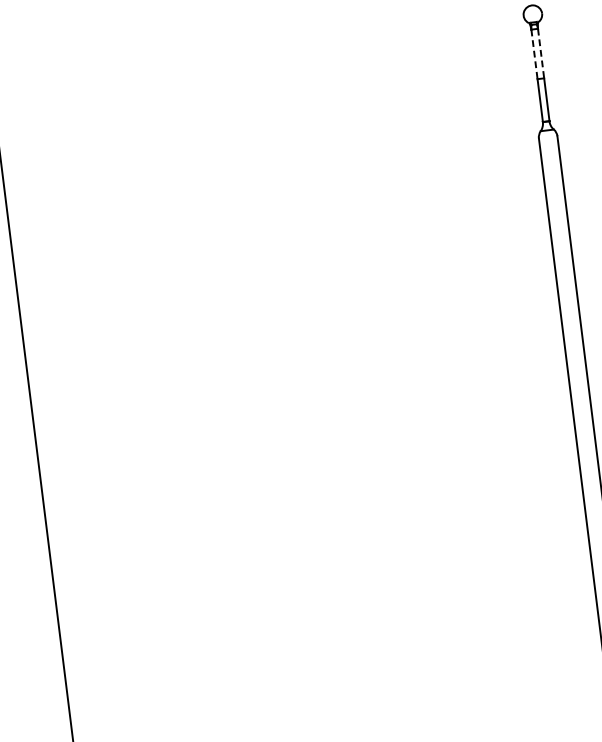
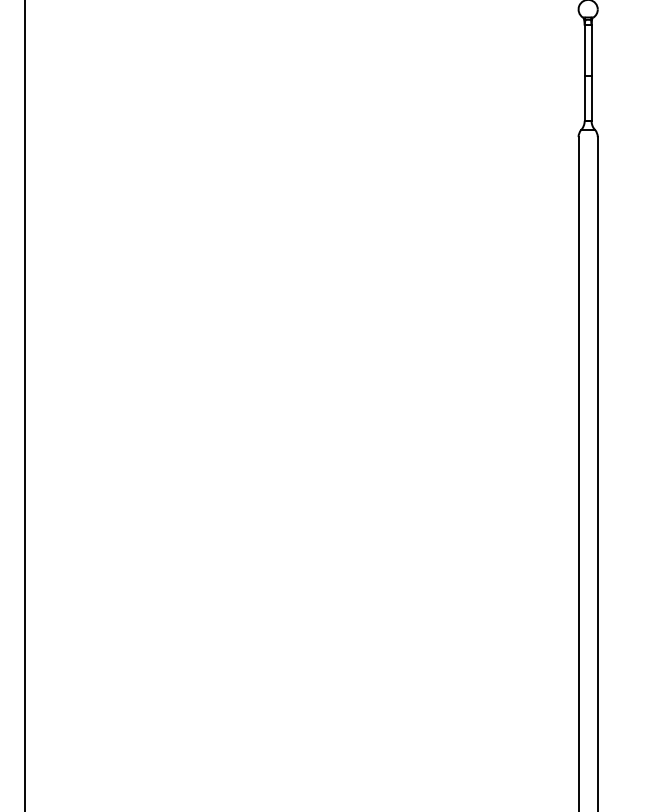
line: (540, 53) -> (591, 50), dashed -> solid
line: (534, 54) -> (584, 50), dashed -> solid

